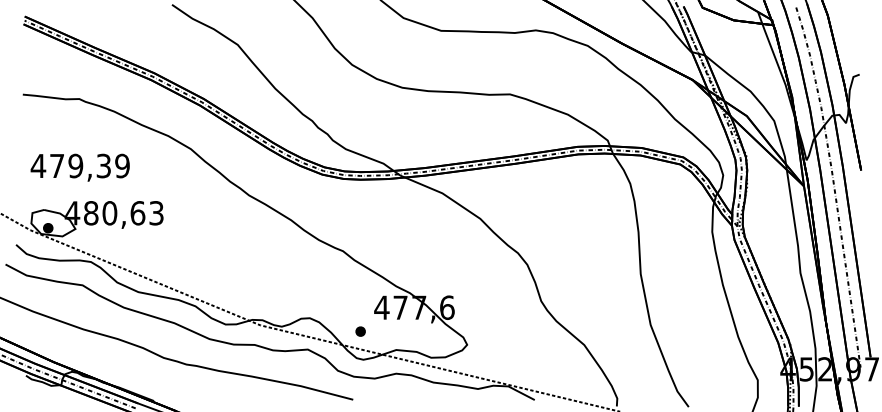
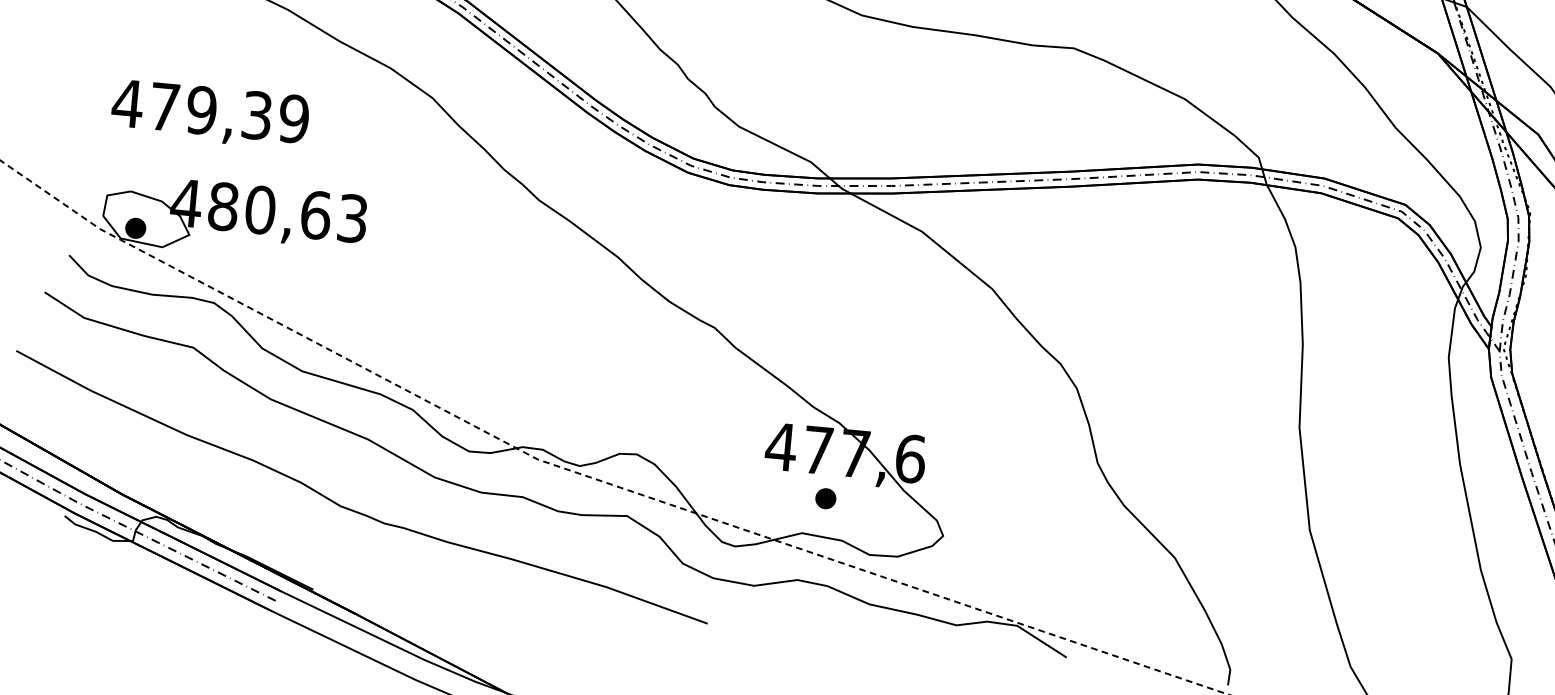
part: (360, 331) -> (825, 498), moved

